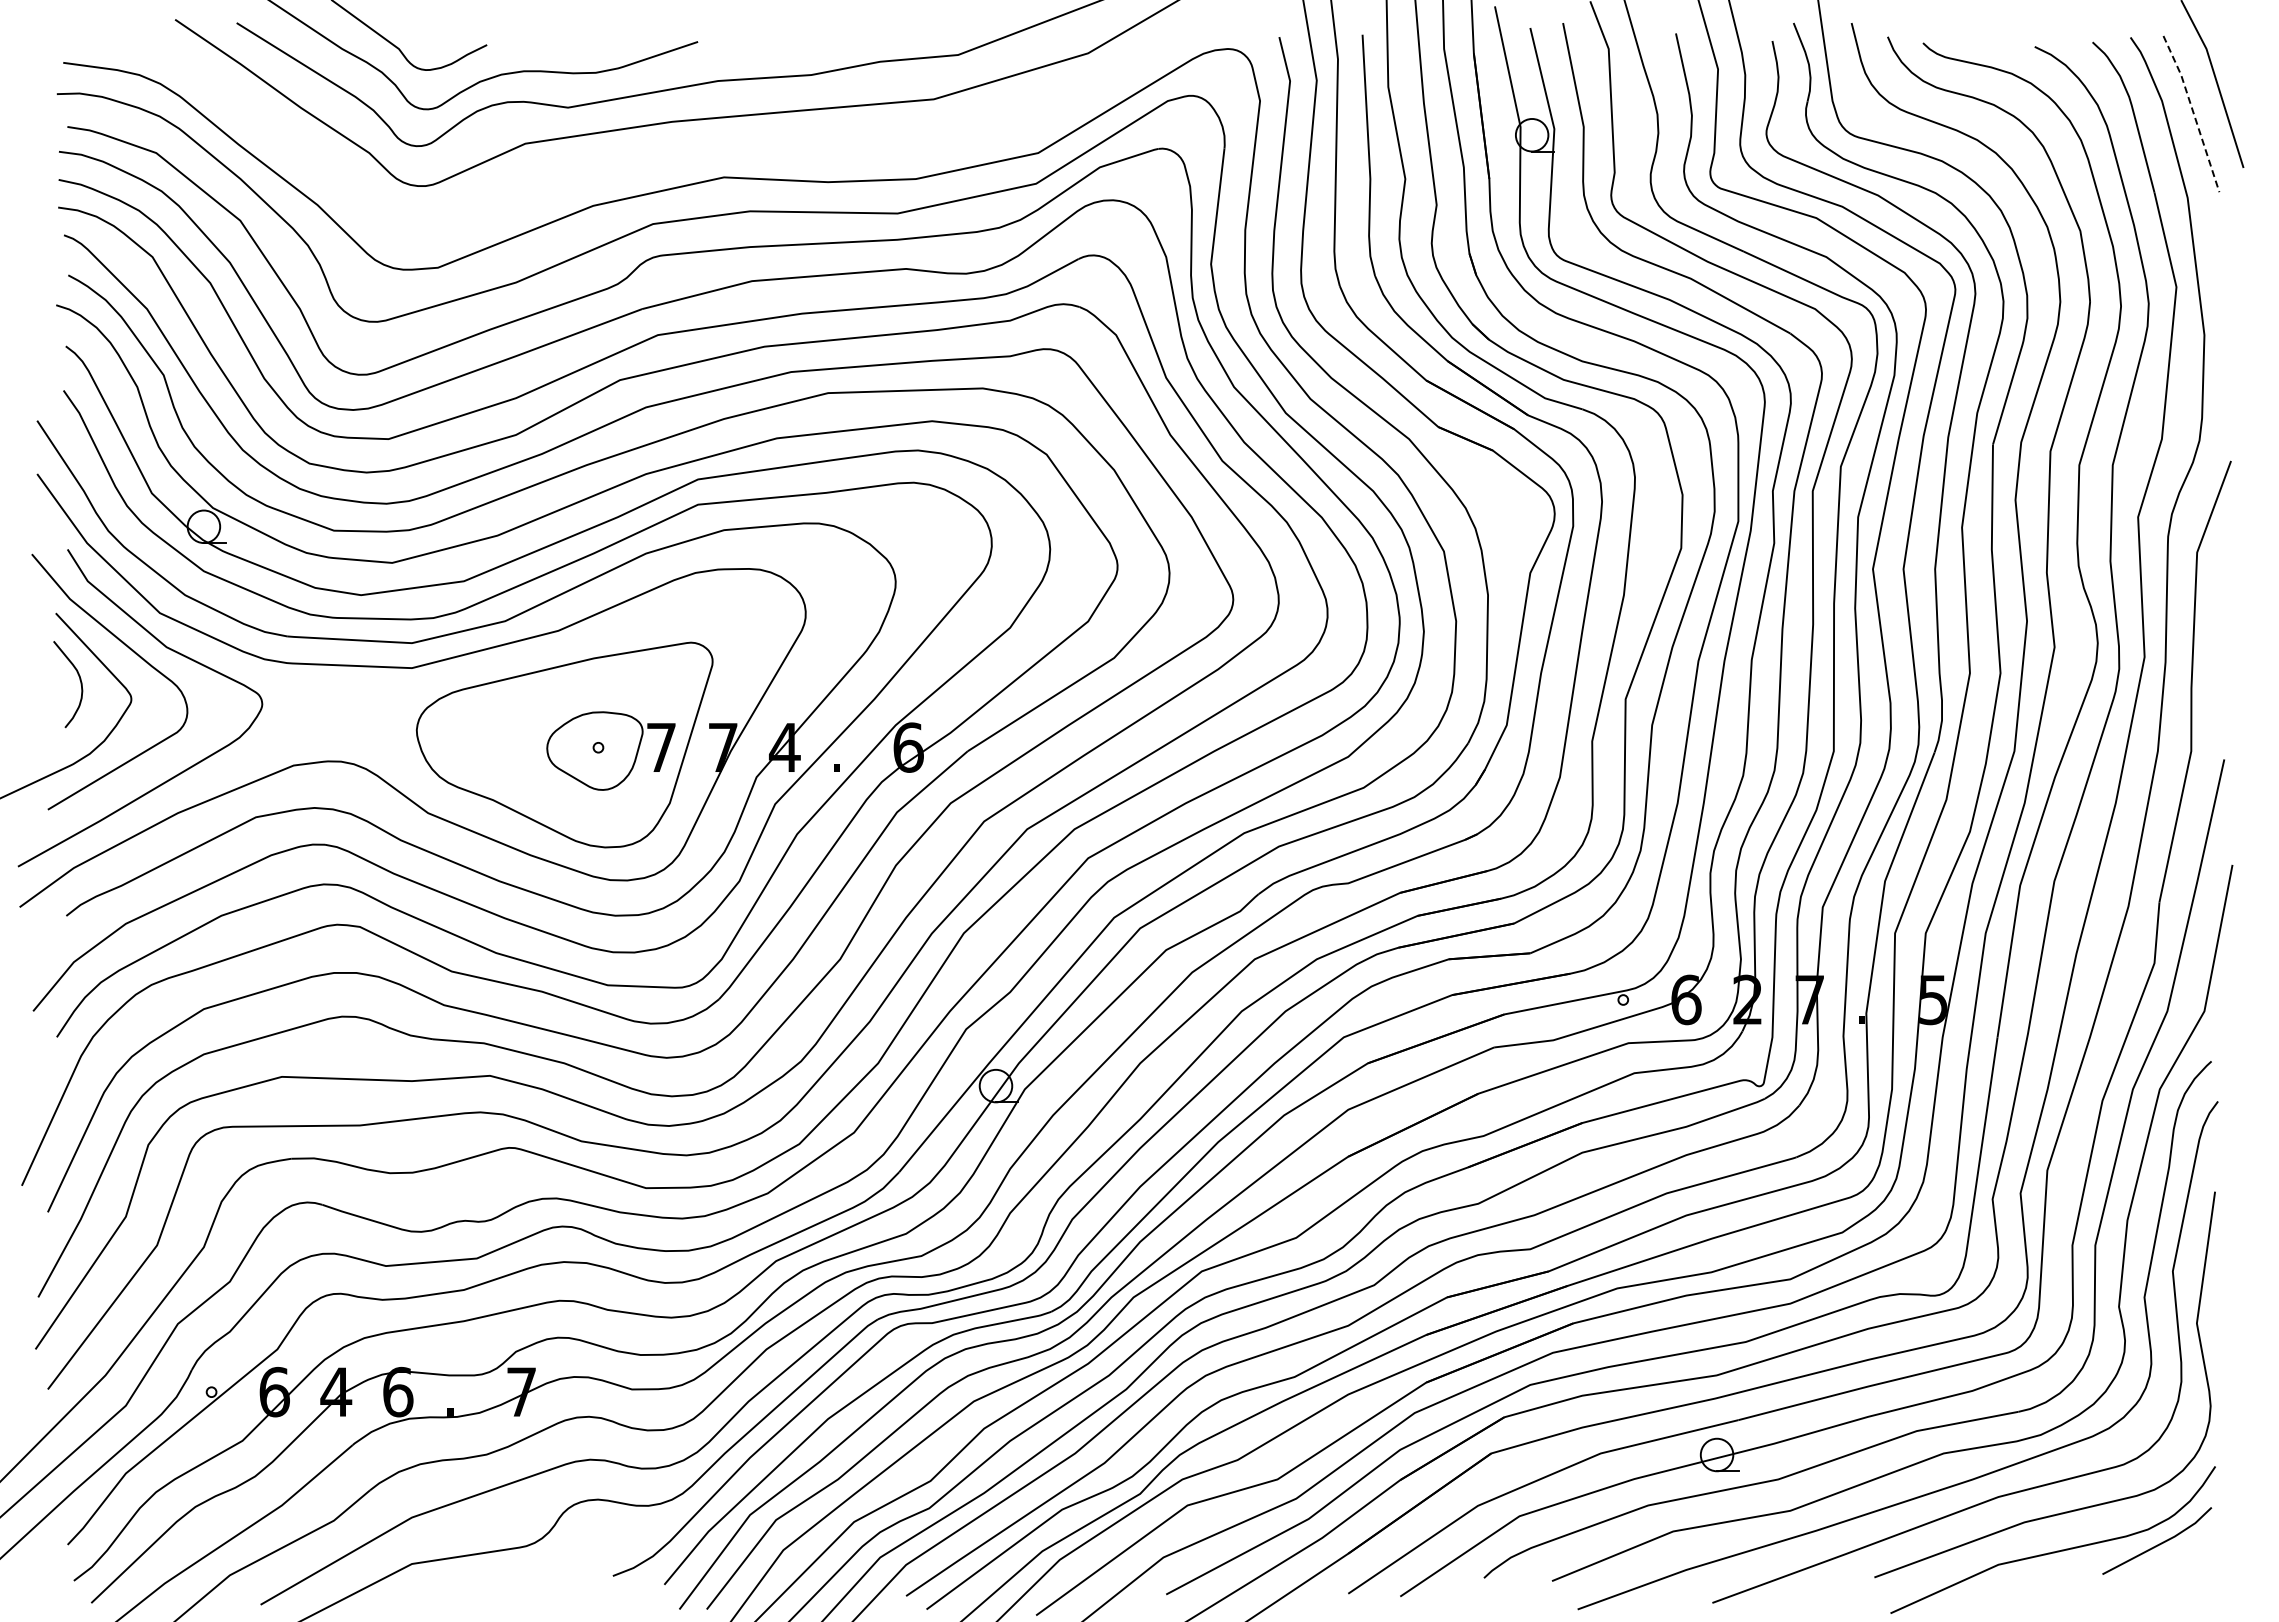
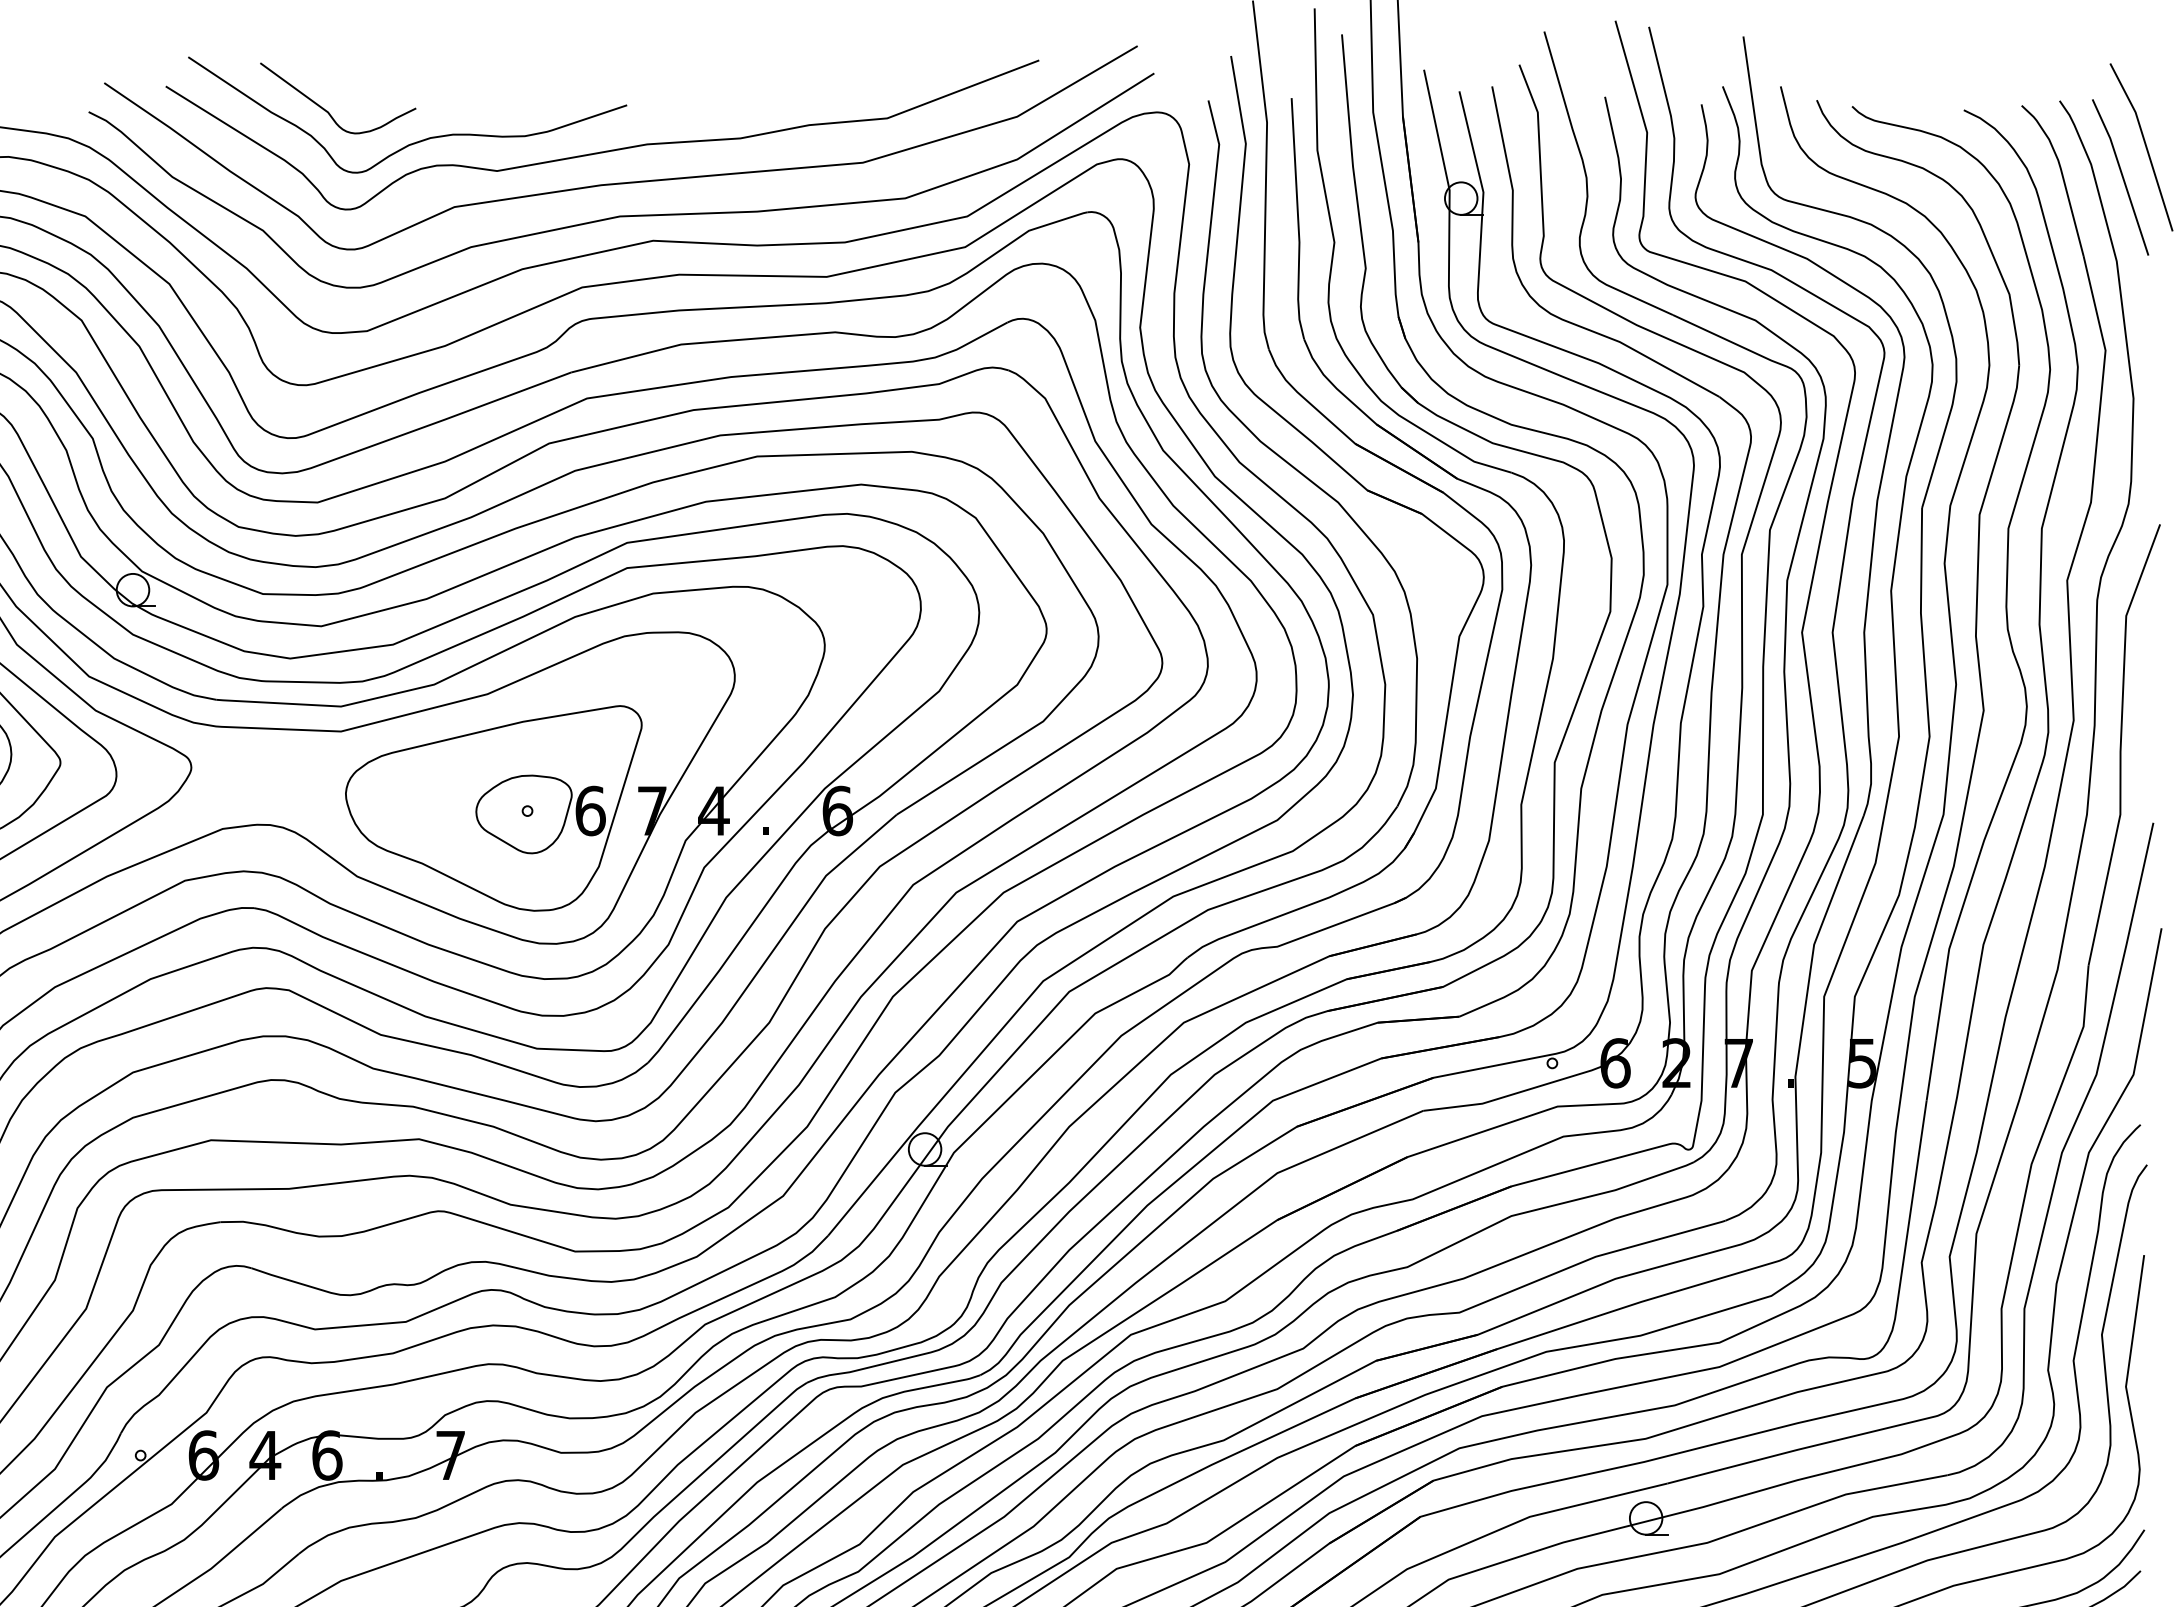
line: (2193, 112) -> (2122, 175), dashed -> solid
curve: (697, 151) -> (626, 214), added
text: (661, 747) -> (590, 810), 7 -> 6

